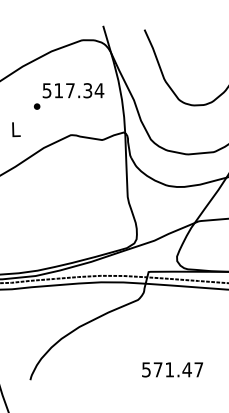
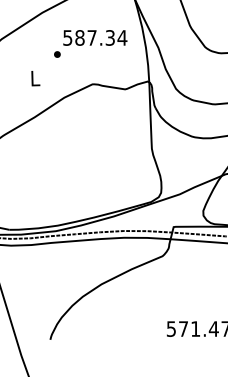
text: (58, 90) -> (79, 37), 517.34 -> 587.34

